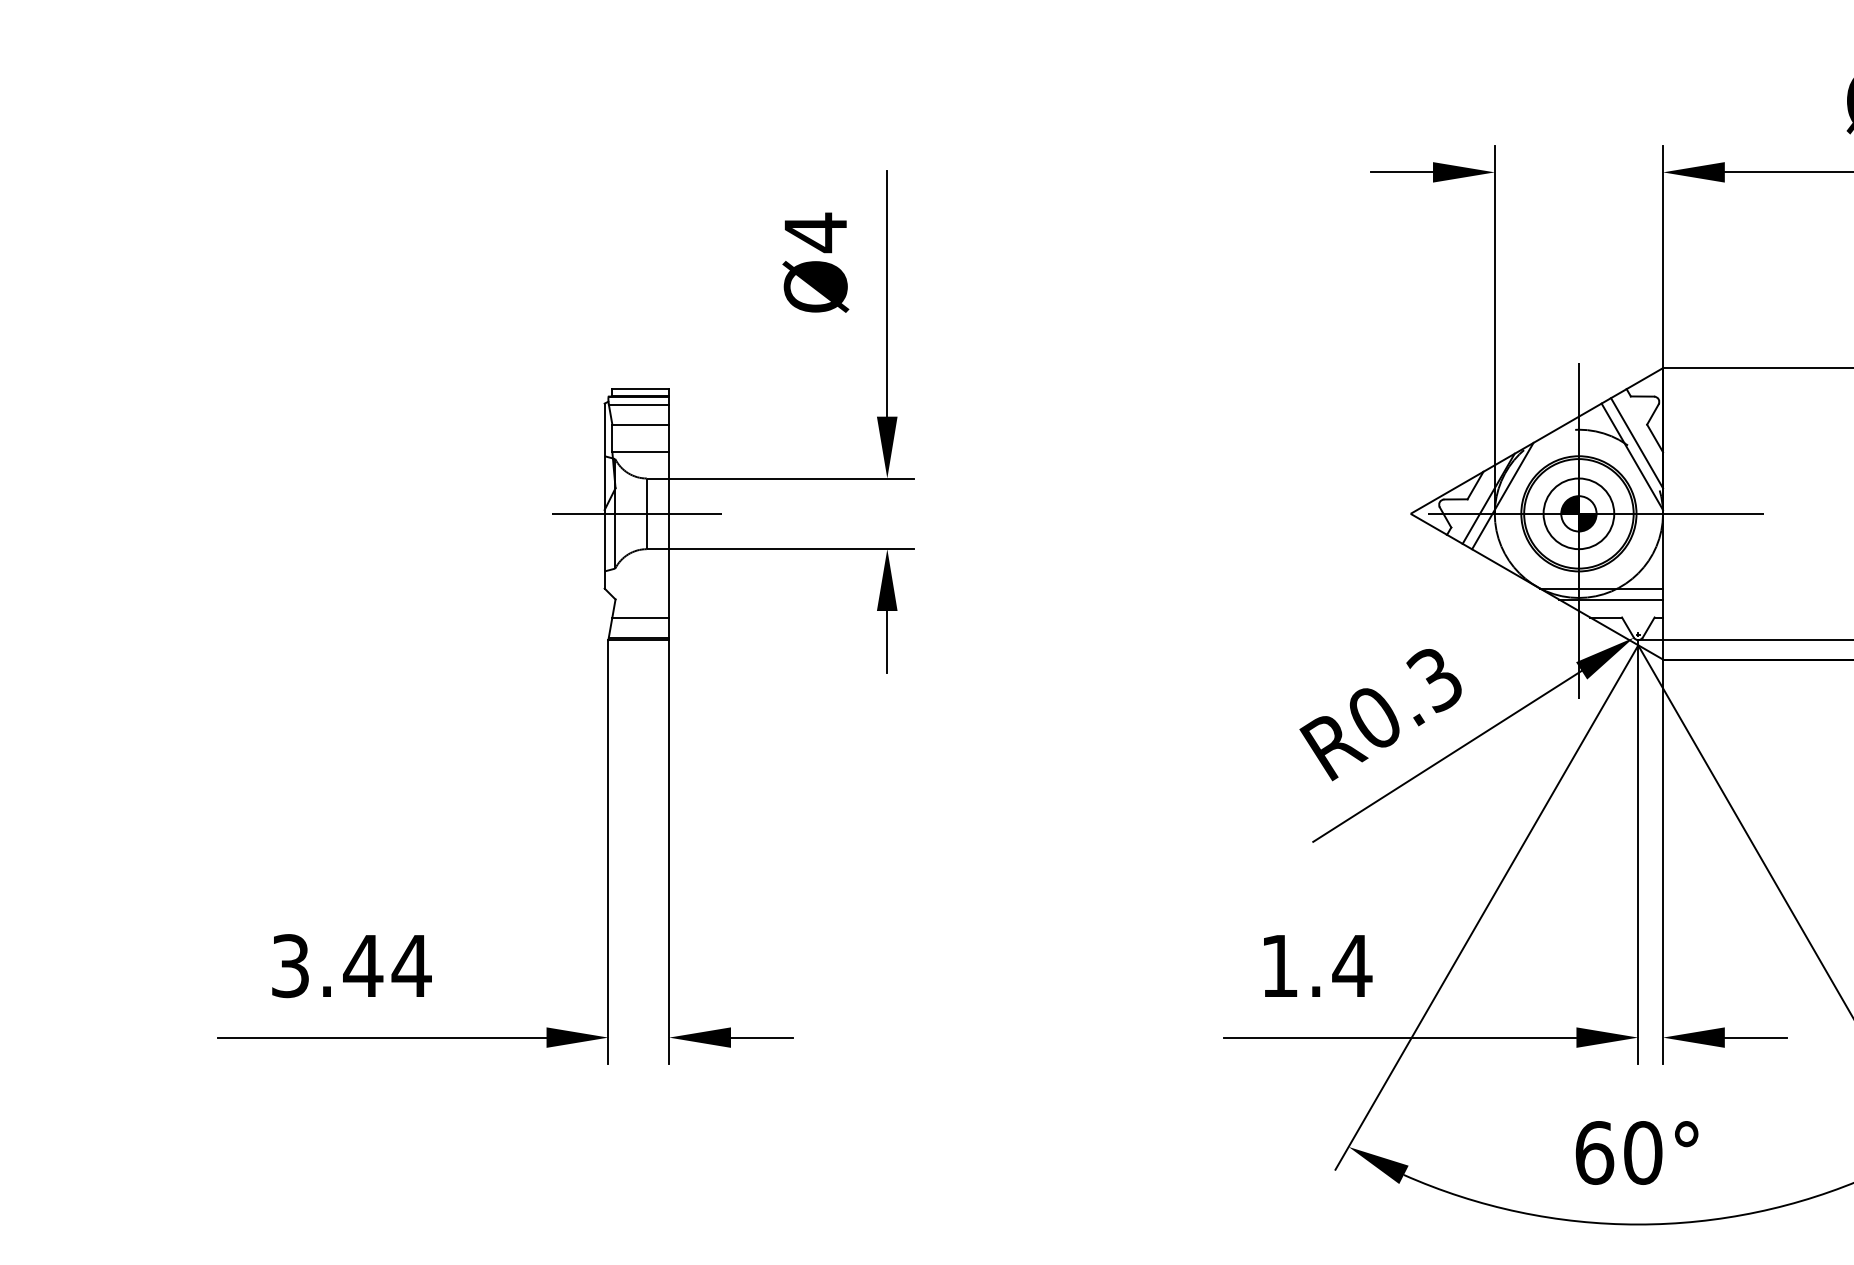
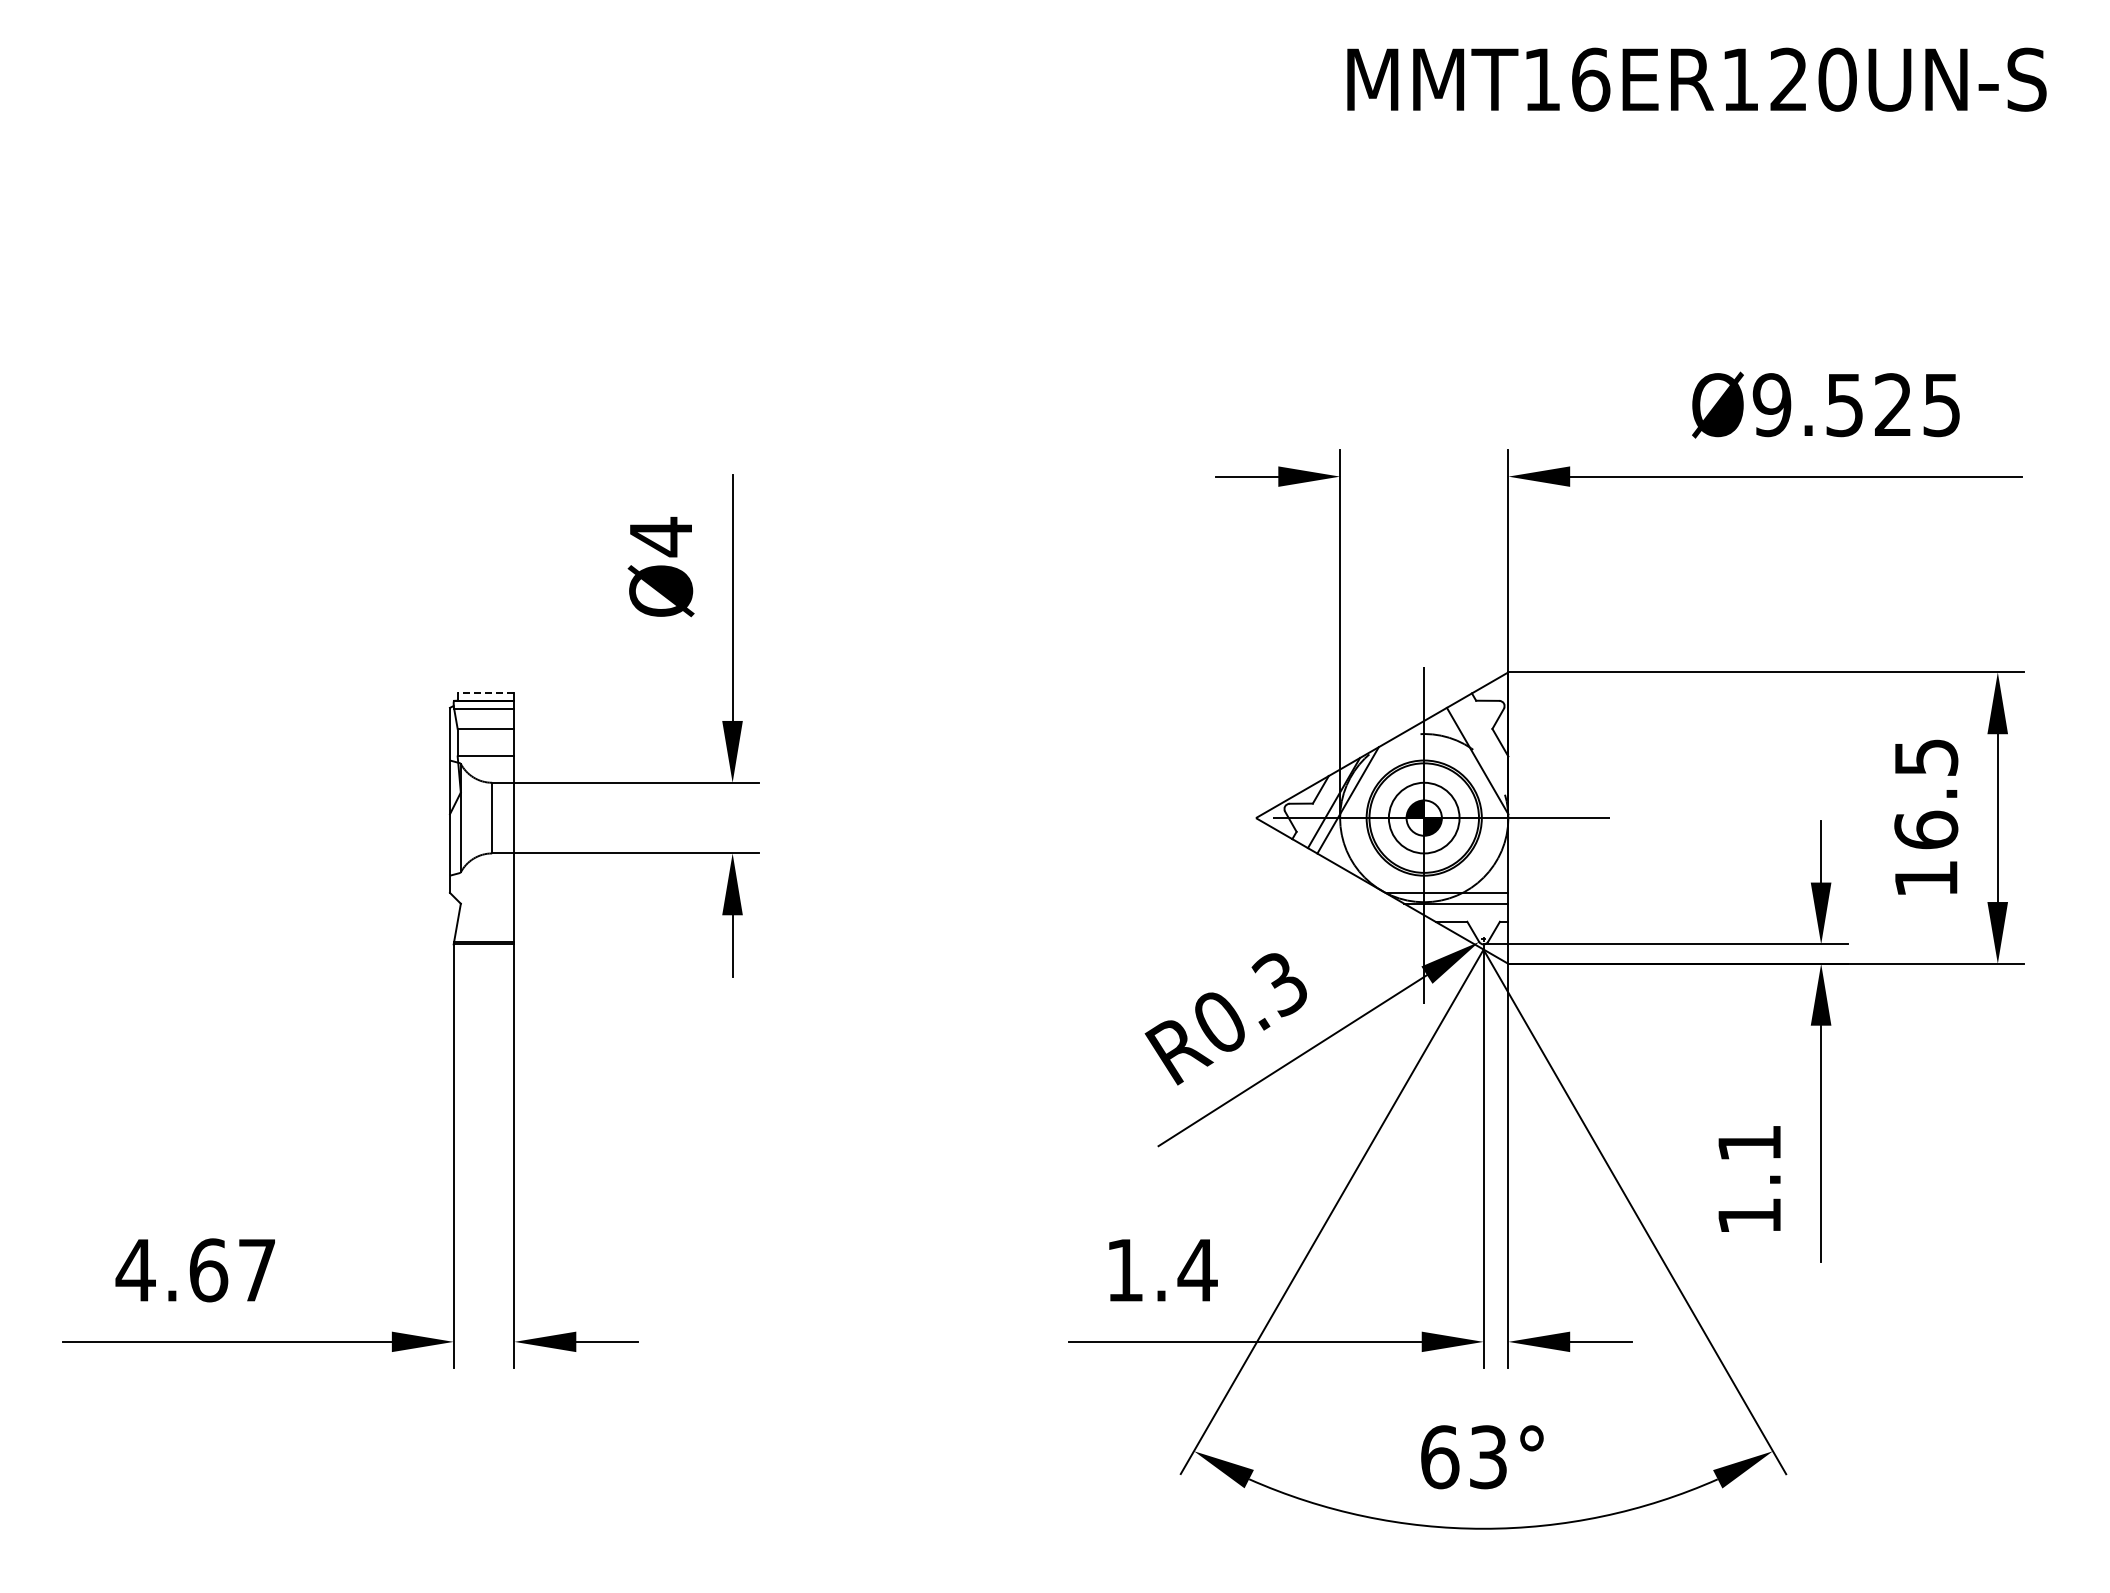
line: (640, 389) -> (485, 693), solid -> dashed
line: (1637, 443) -> (1482, 747), removed
line: (636, 514) -> (481, 818), removed
line: (640, 617) -> (485, 921), removed
text: (351, 966) -> (196, 1270), 3.44 -> 4.67
text: (1643, 1153) -> (1488, 1457), 60° -> 63°

